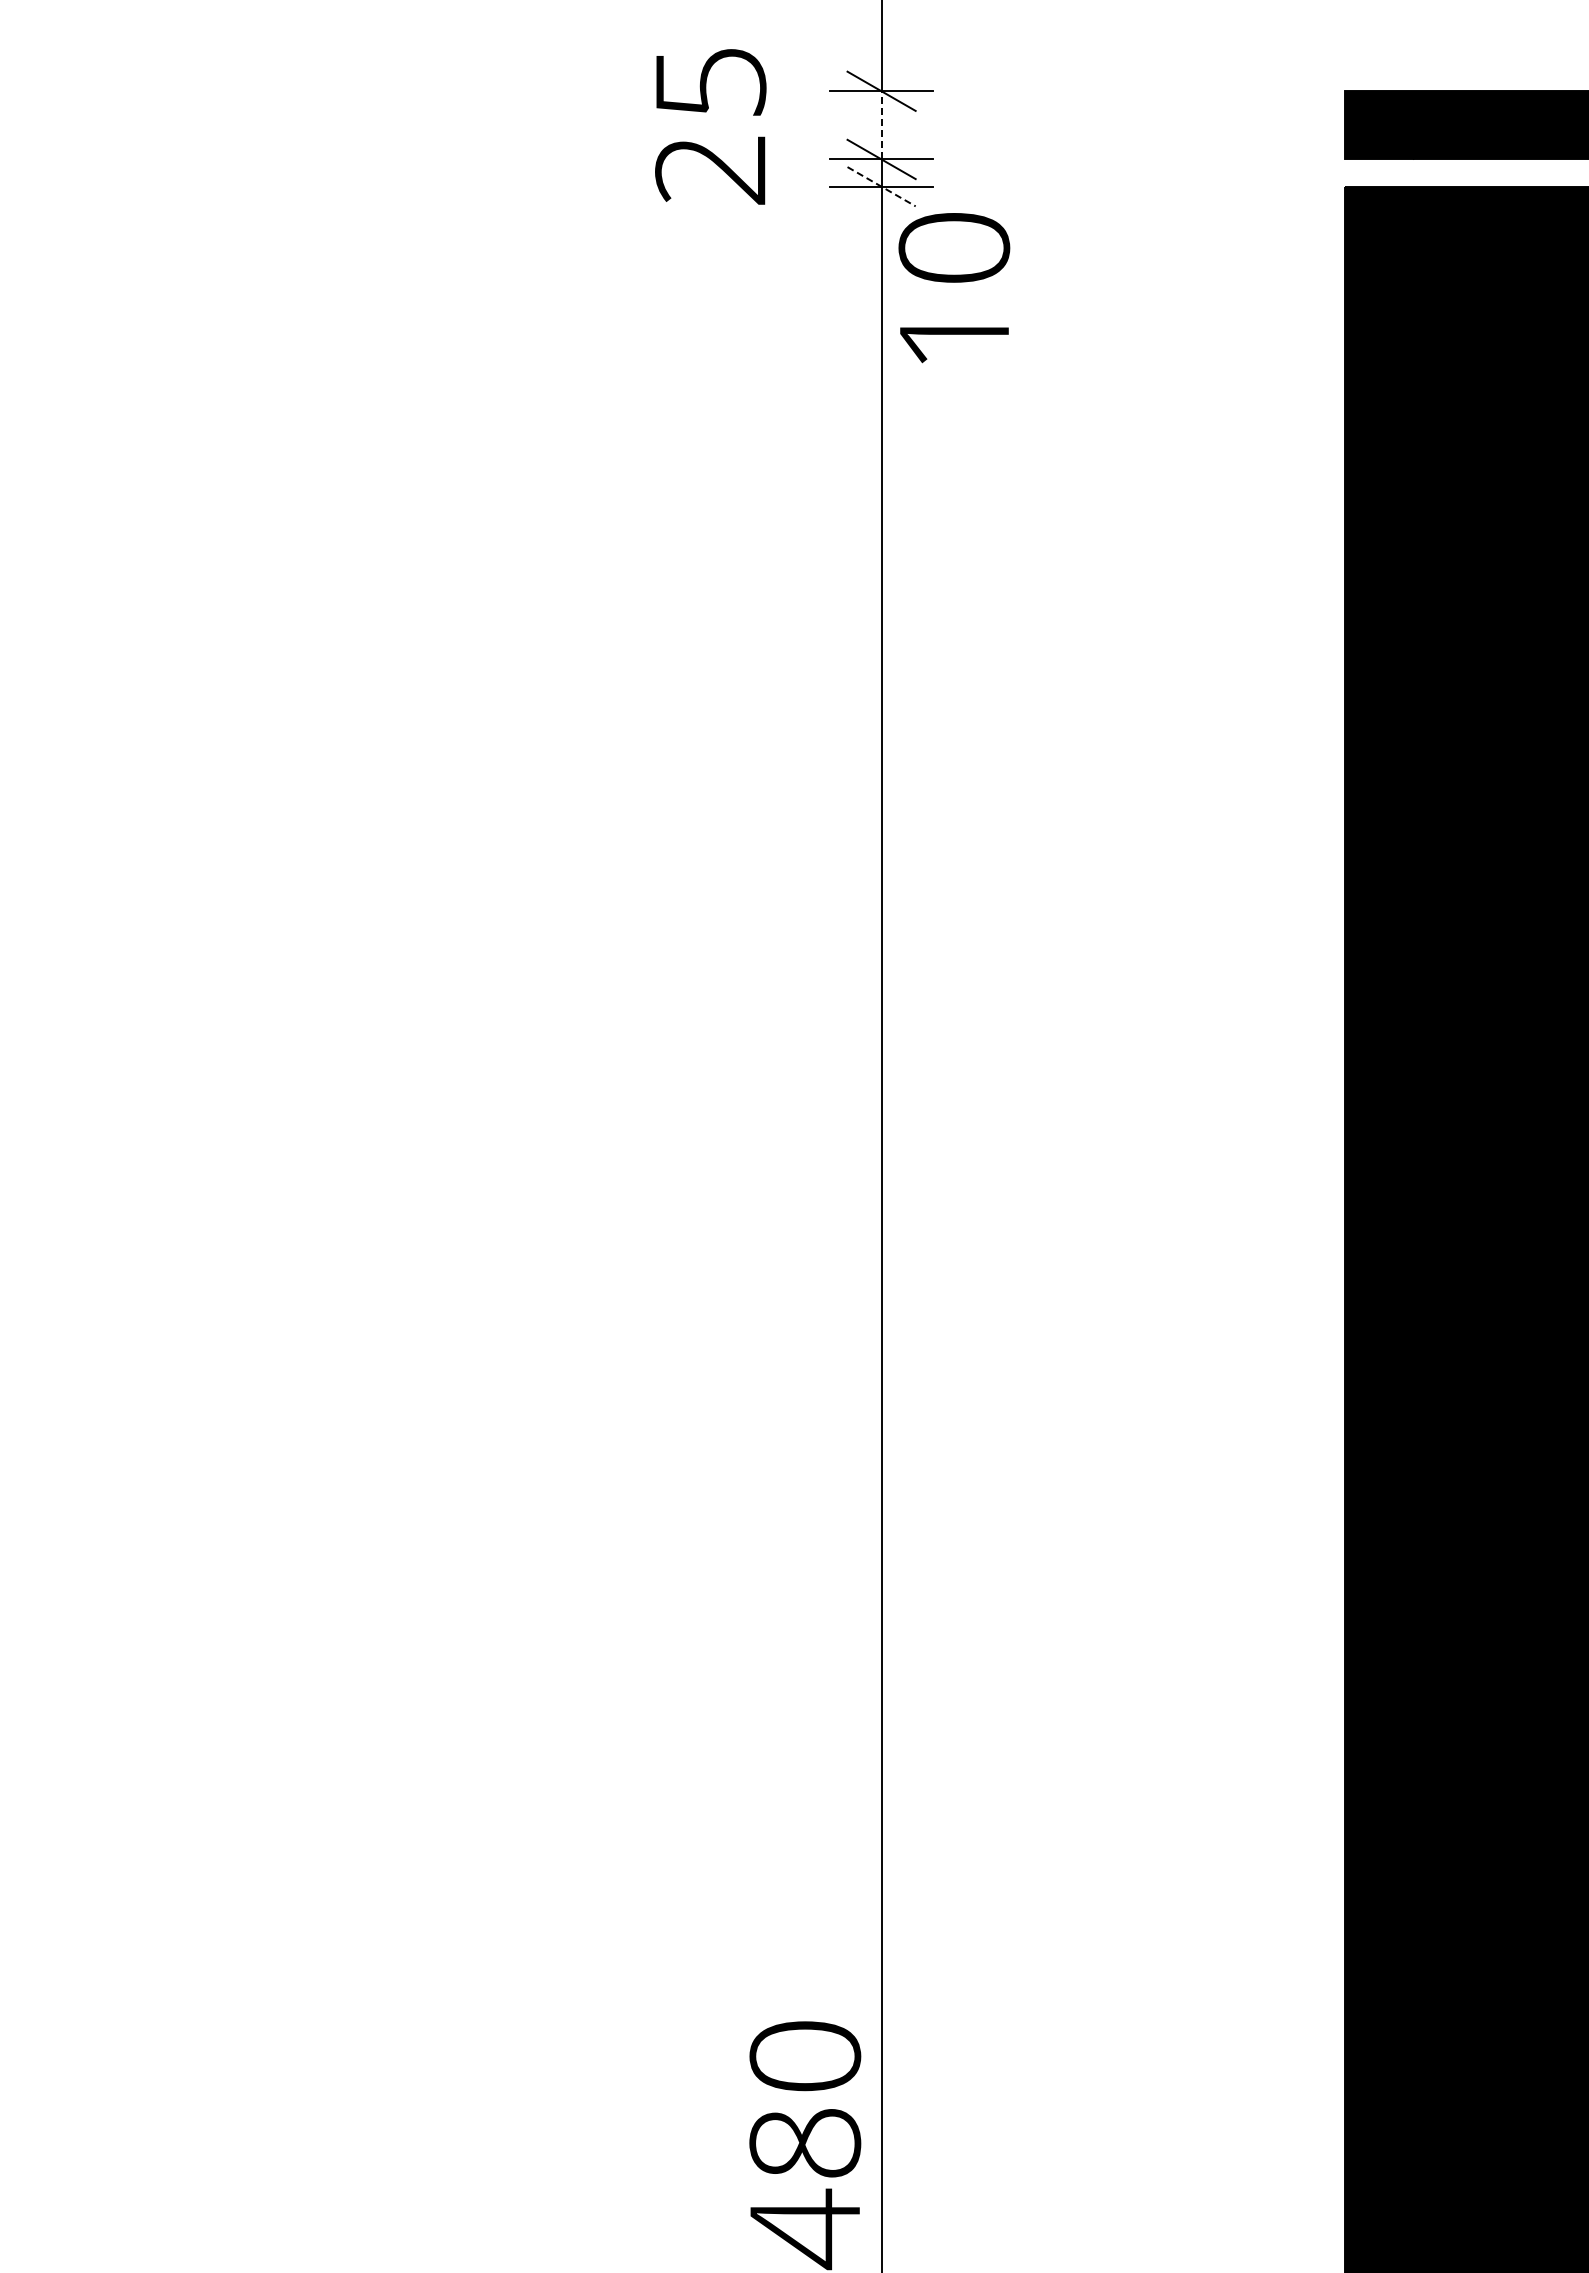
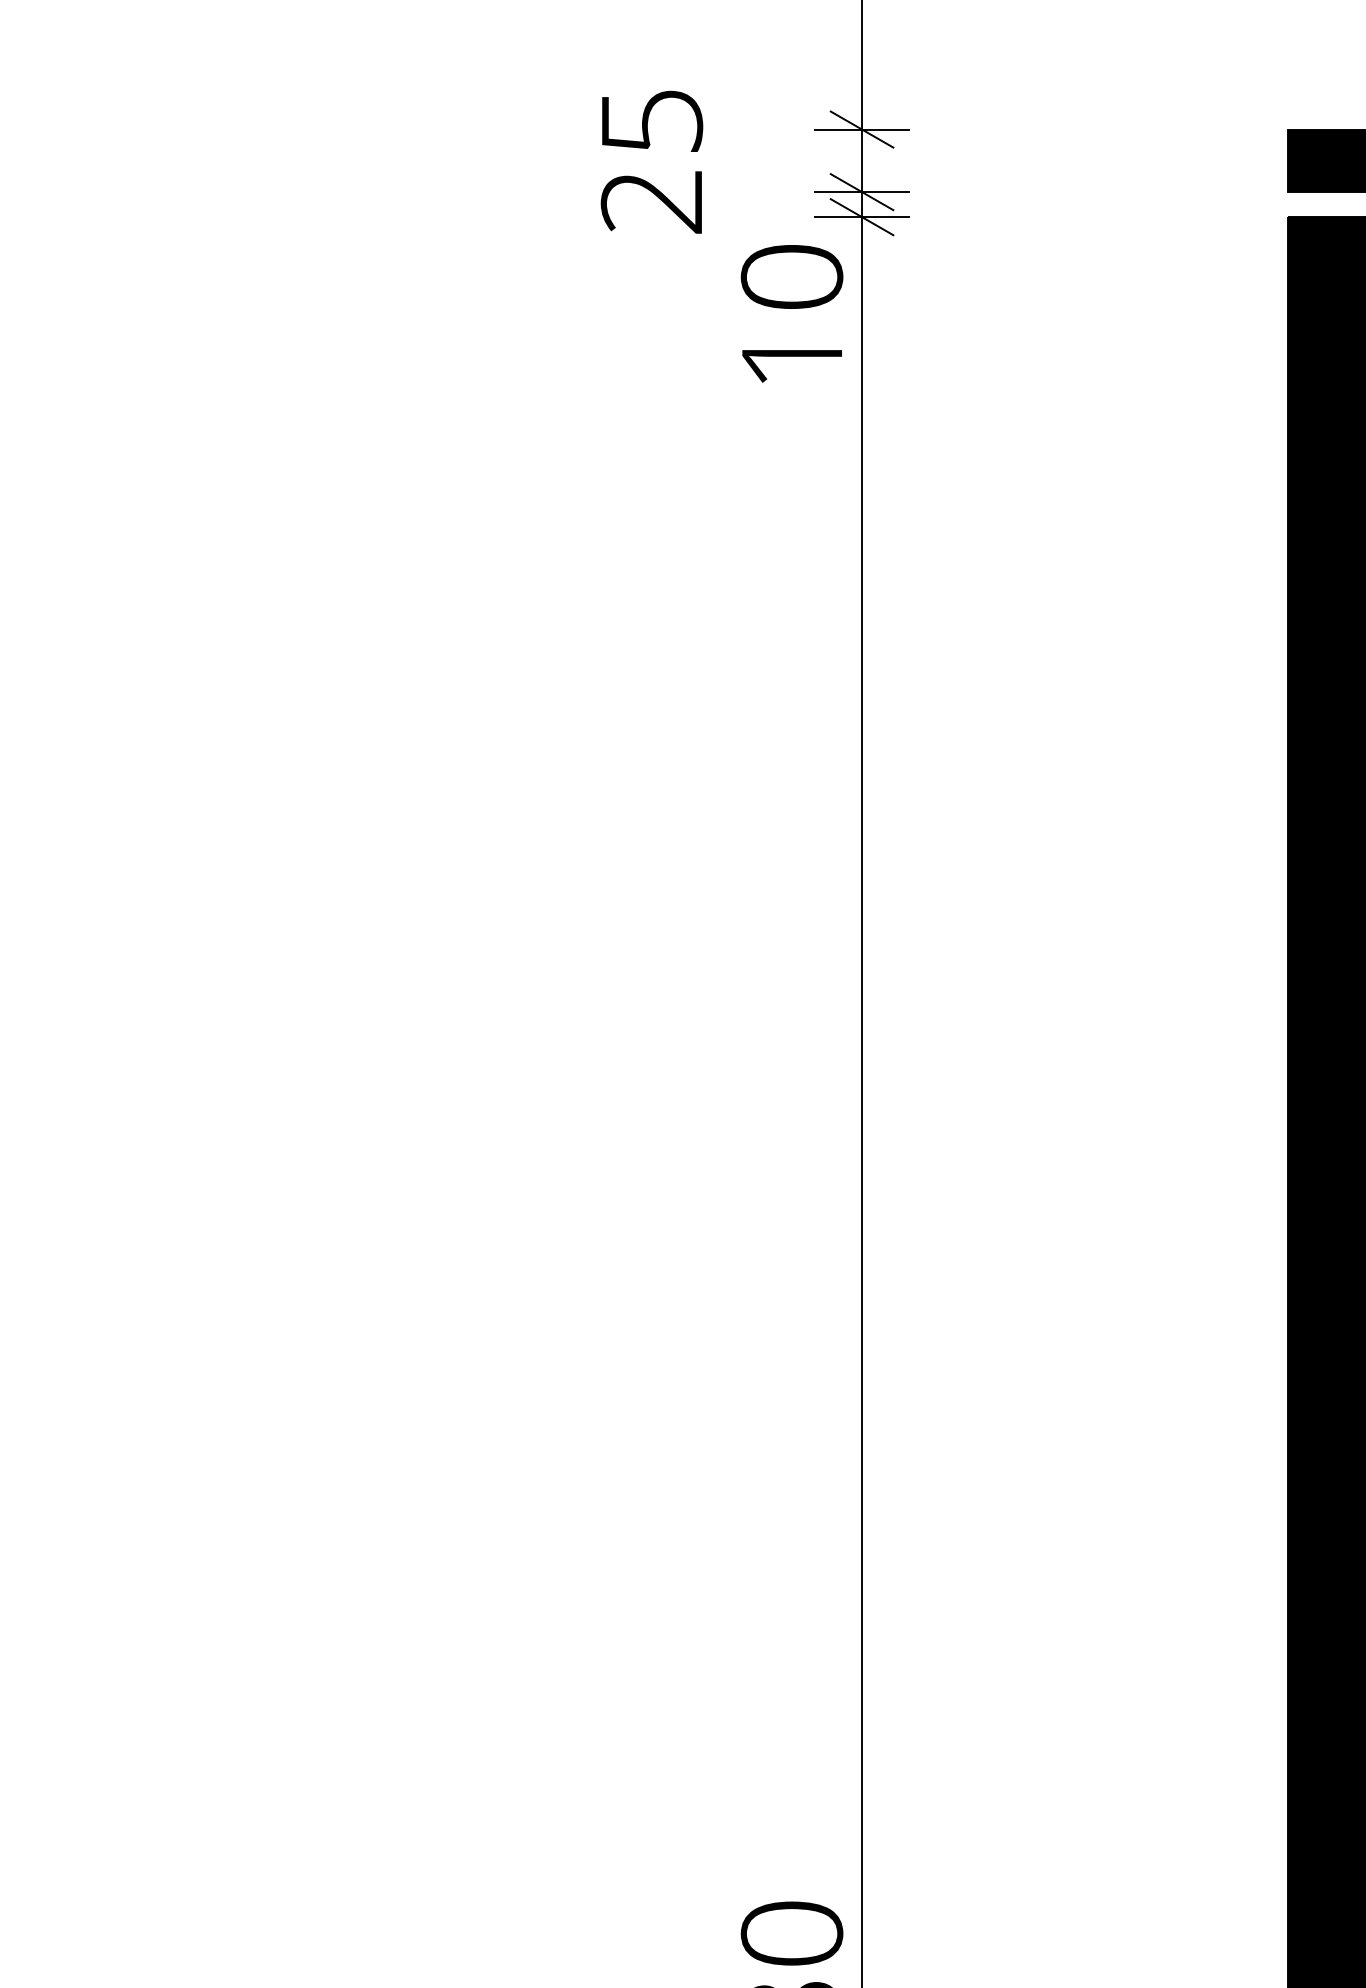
line: (881, 124) -> (861, 160), dashed -> solid
text: (710, 126) -> (651, 161), moved
line: (882, 186) -> (862, 216), dashed -> solid
text: (954, 288) -> (792, 314), moved

